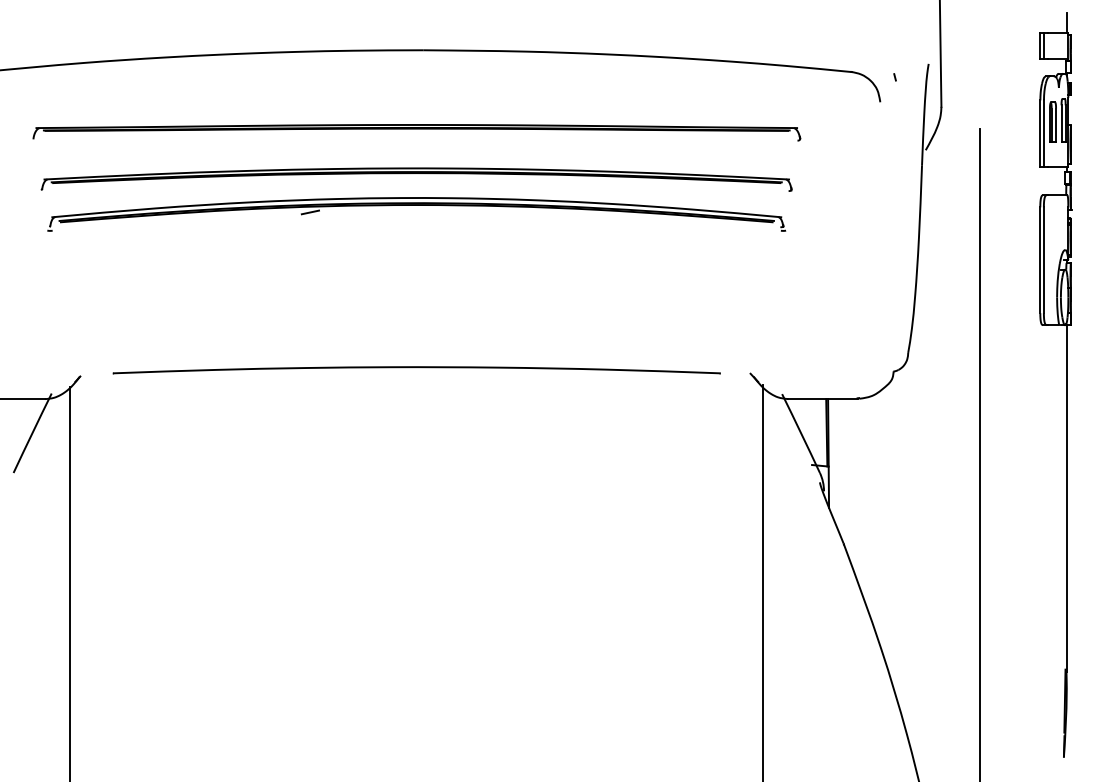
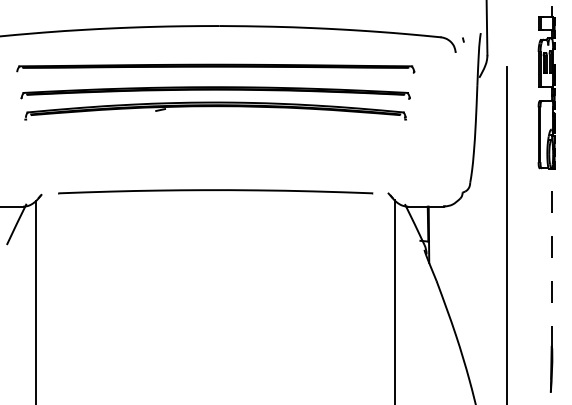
line: (1067, 499) -> (552, 258), solid -> dashed

